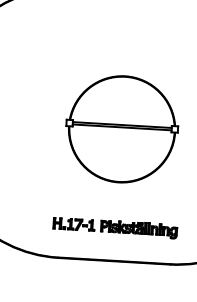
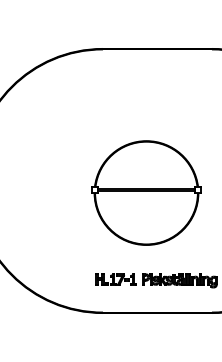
part: (122, 128) -> (146, 192), moved

